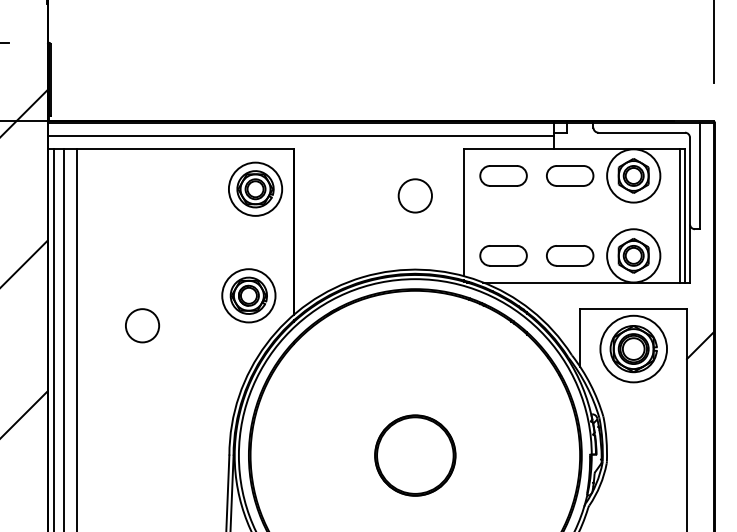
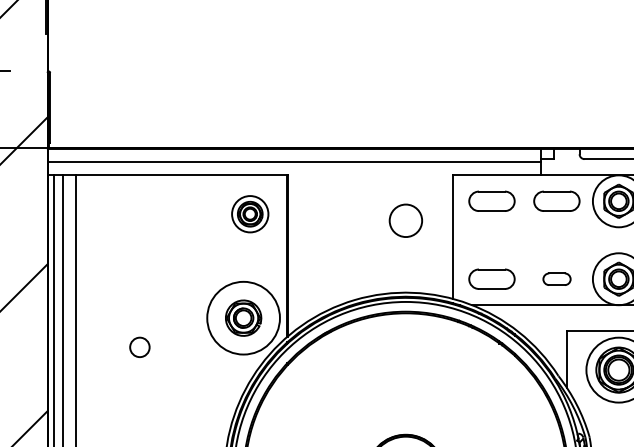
part: (255, 188) -> (250, 213), size x0.7
part: (570, 255) -> (557, 278), size x0.6
circle: (248, 295) -> (243, 317), size x1.4
circle: (142, 325) -> (139, 347), size x0.6

